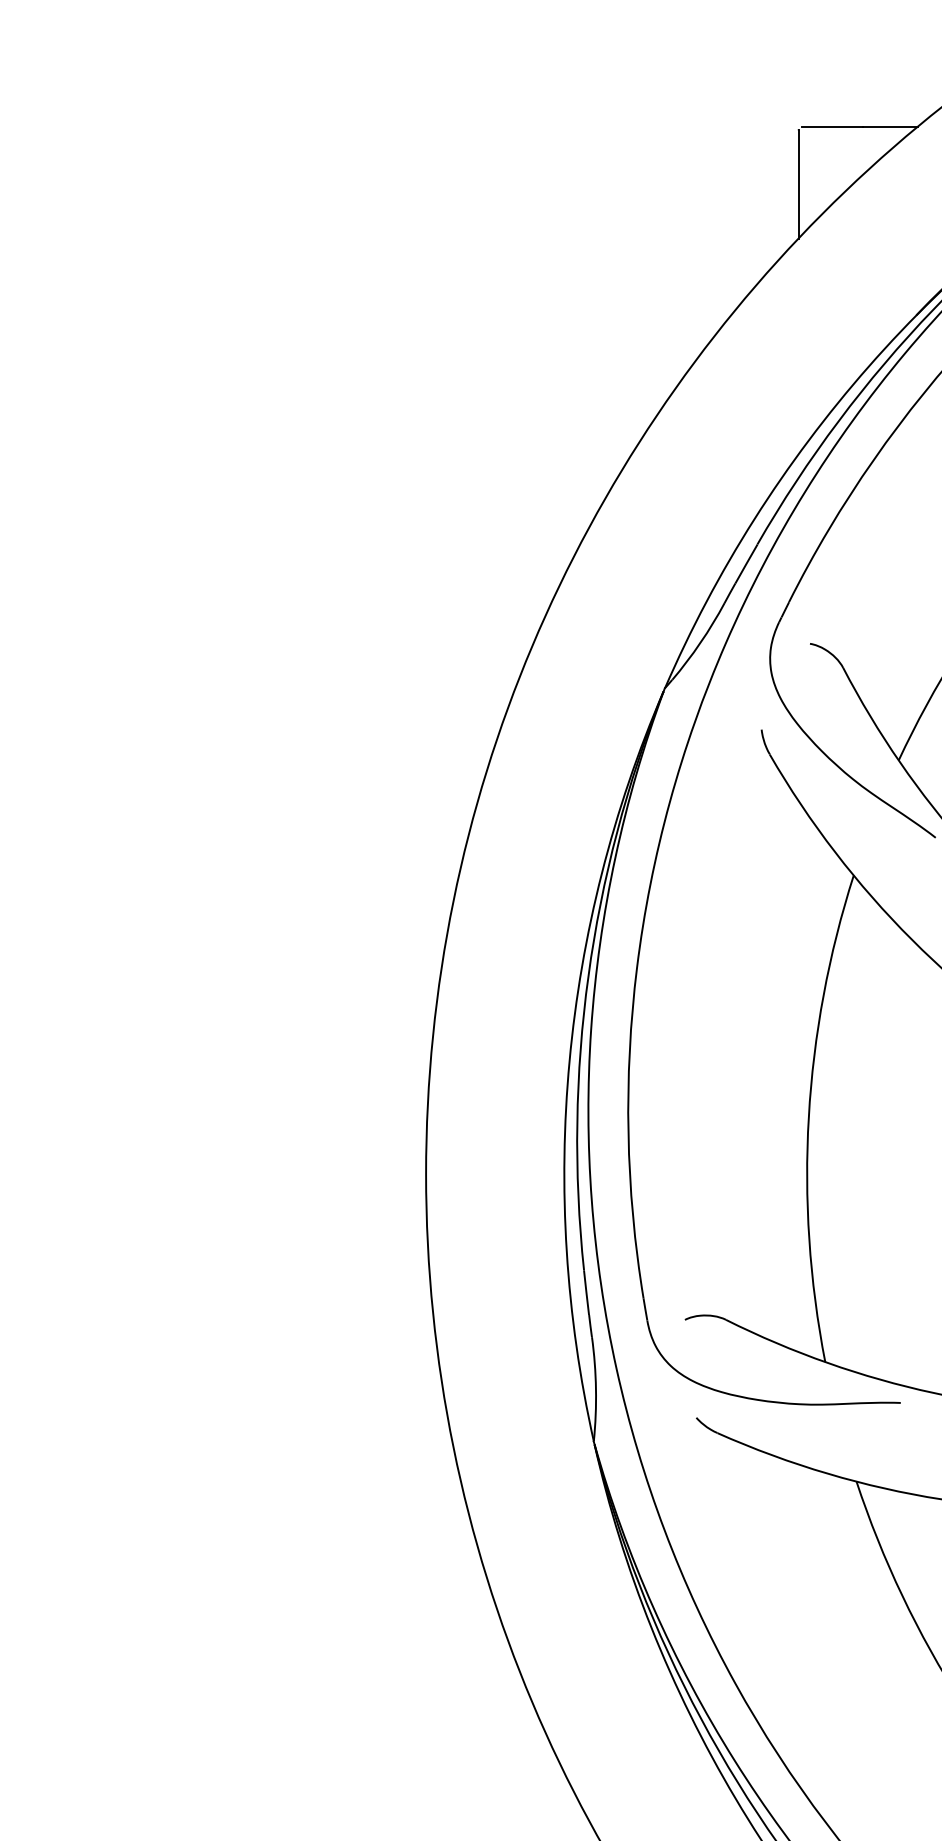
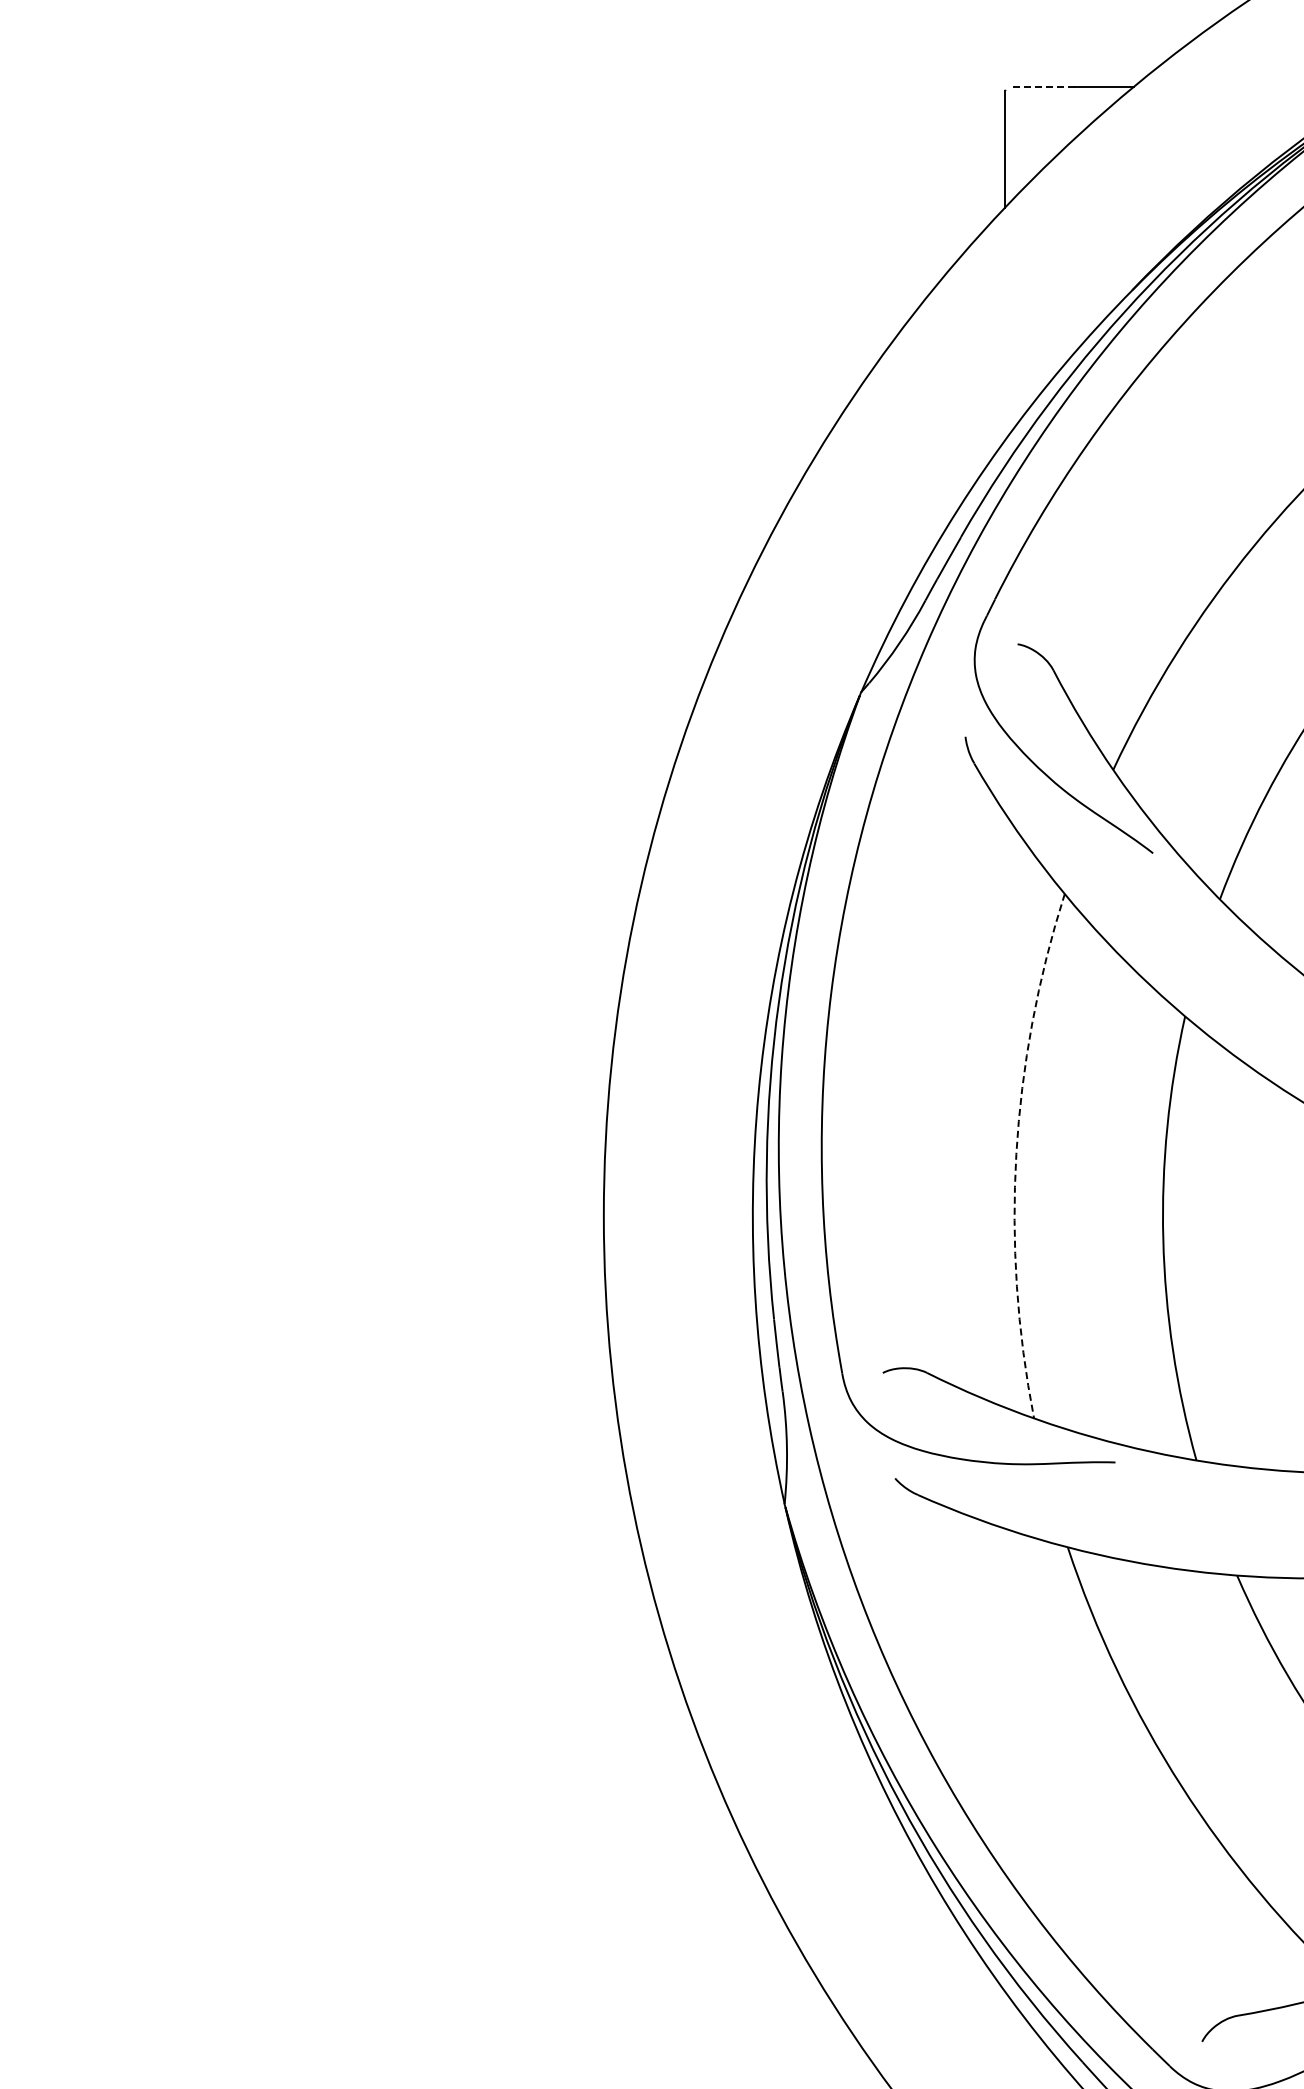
line: (832, 127) -> (1041, 87), solid -> dashed
arc: (808, 1117) -> (1016, 1154), solid -> dashed

